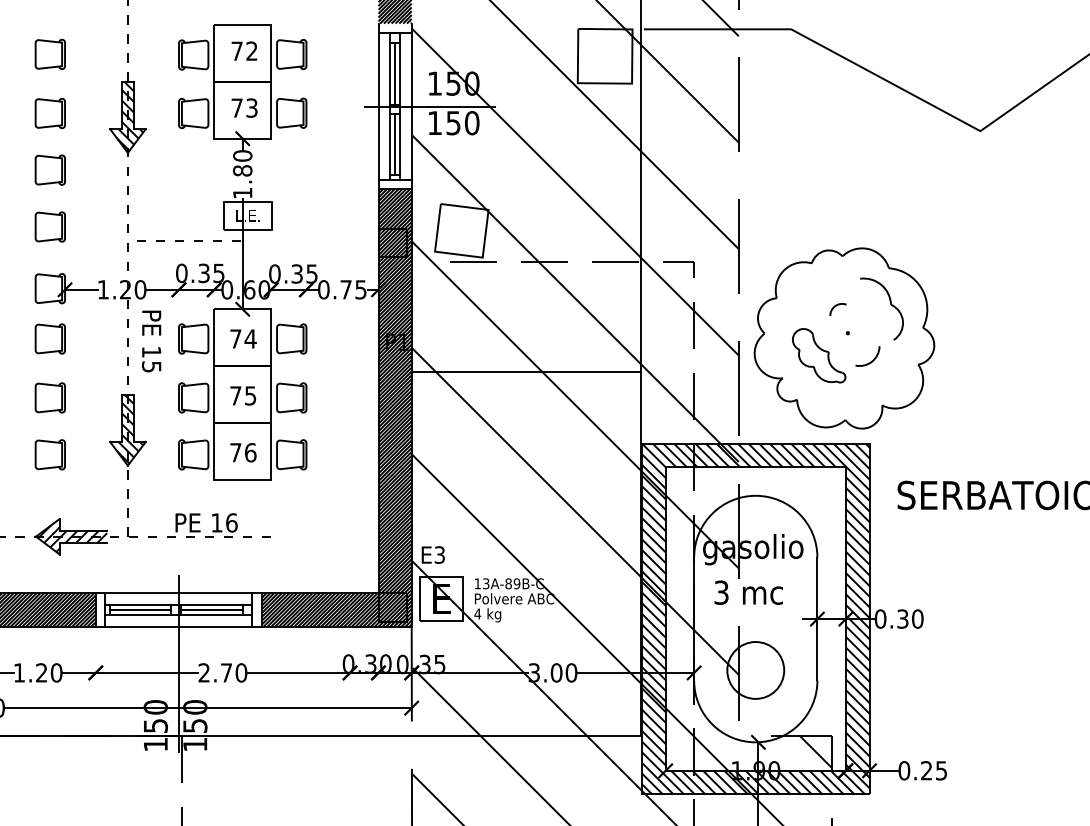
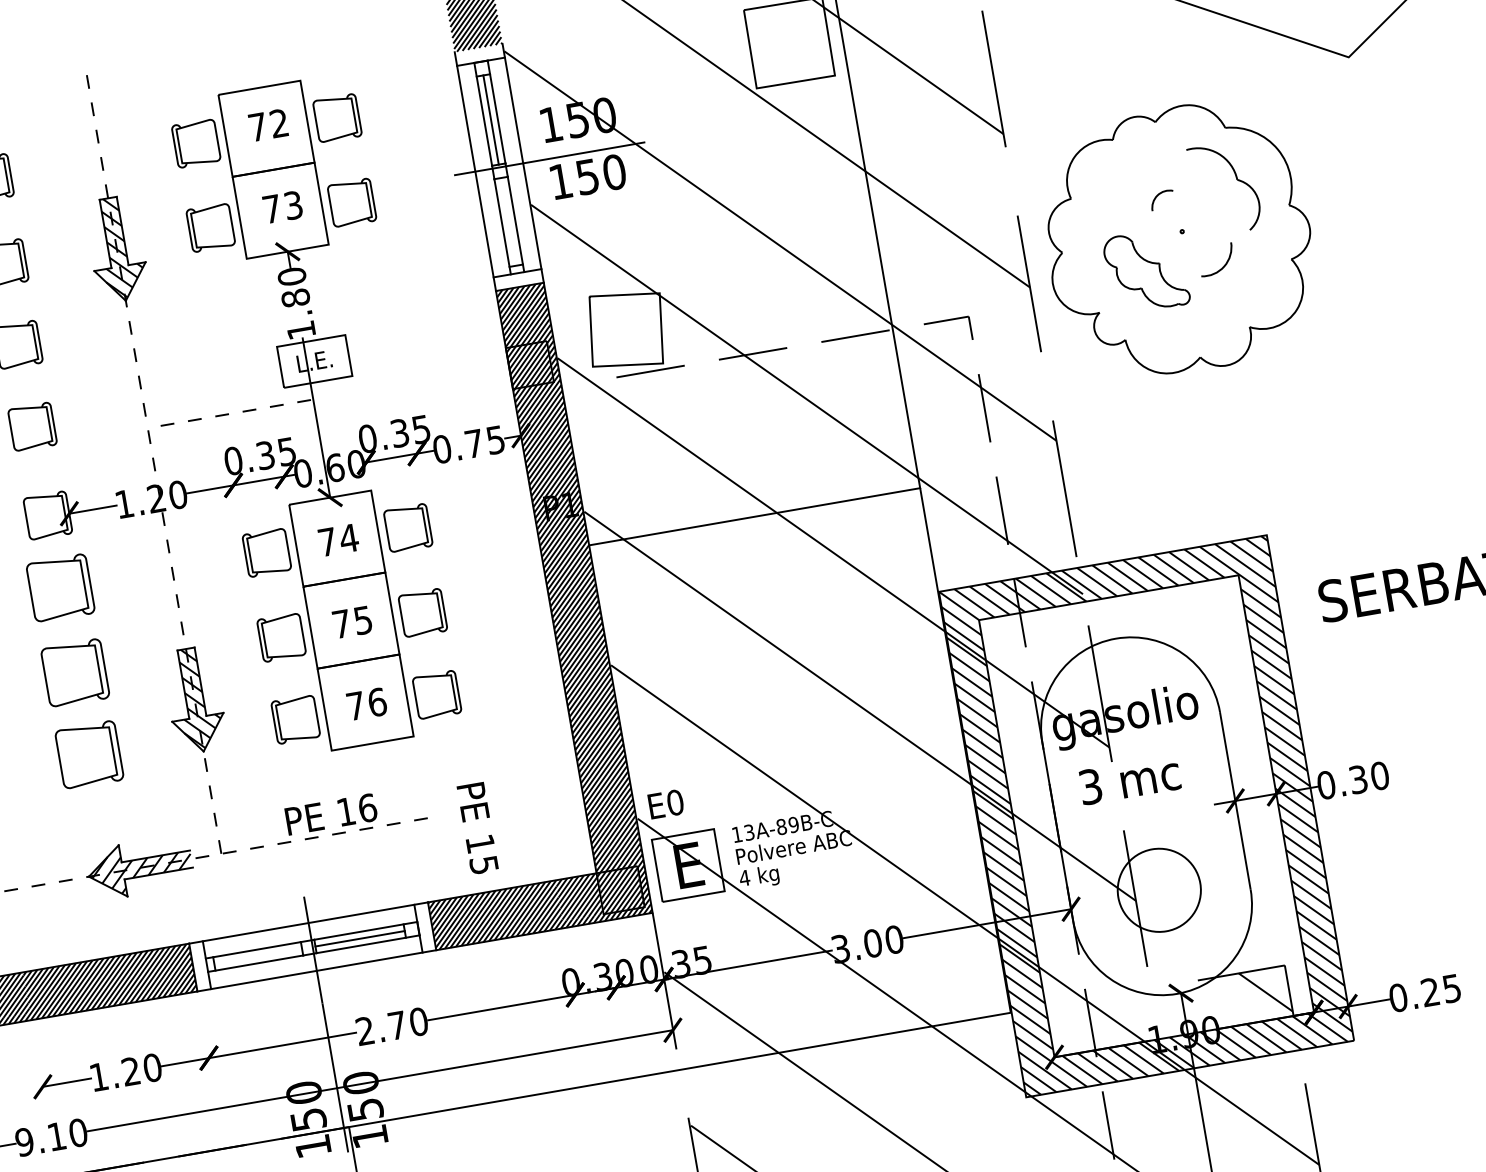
line: (395, 143) -> (509, 220), removed
part: (49, 338) -> (59, 587), size x1.4
part: (844, 338) -> (1178, 240), moved
text: (151, 341) -> (477, 828), moved
part: (49, 397) -> (73, 672), size x1.4
part: (49, 454) -> (87, 754), size x1.4
text: (439, 554) -> (674, 801), E3 -> E0
line: (140, 610) -> (257, 957), removed

